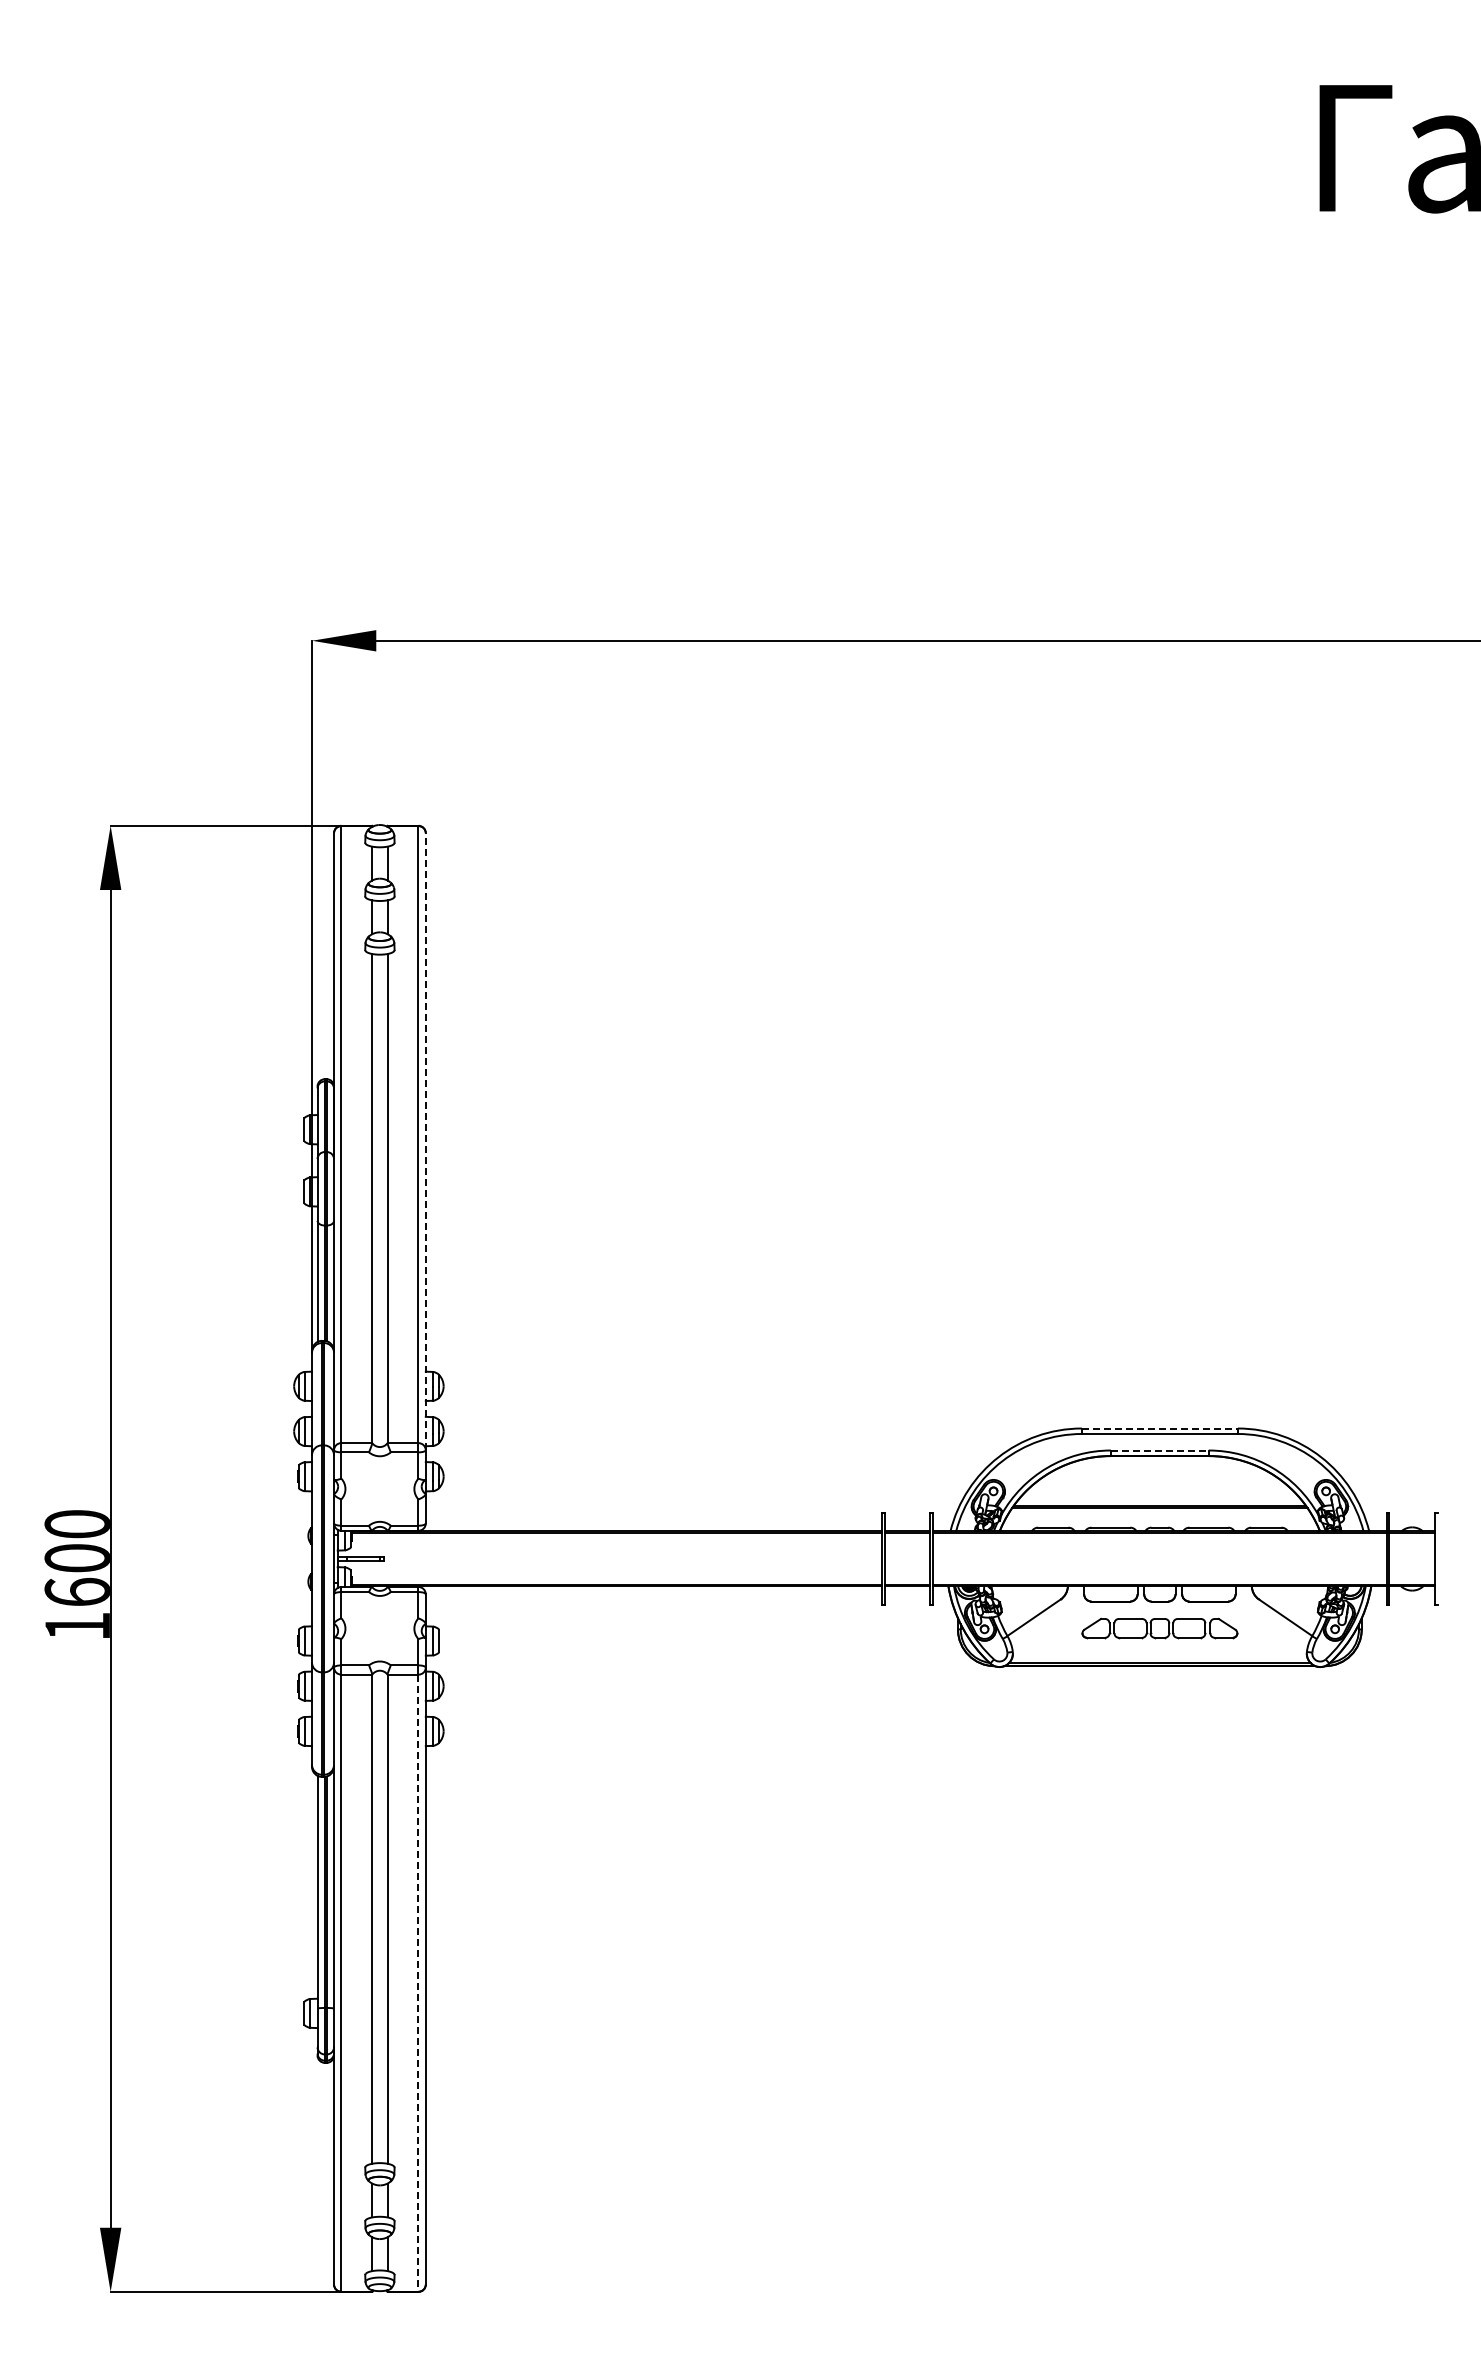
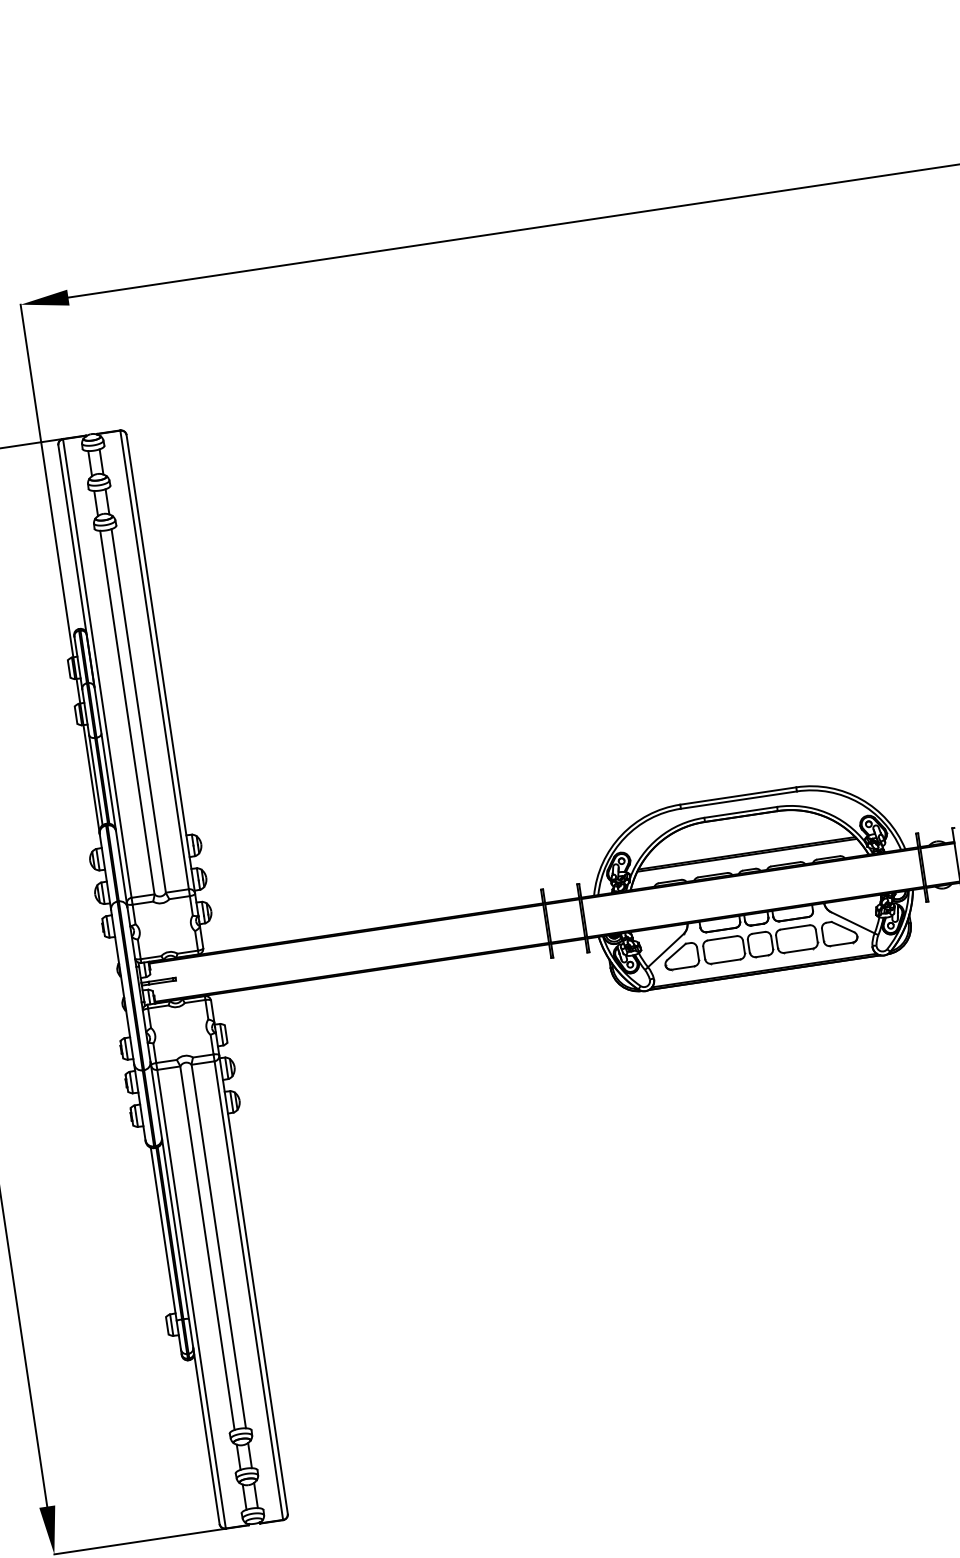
line: (425, 1141) -> (160, 664), dashed -> solid
line: (1159, 1428) -> (738, 796), dashed -> solid
line: (1159, 1450) -> (740, 812), dashed -> solid
part: (1159, 1628) -> (760, 944), size x1.67
line: (418, 1983) -> (248, 1290), dashed -> solid

